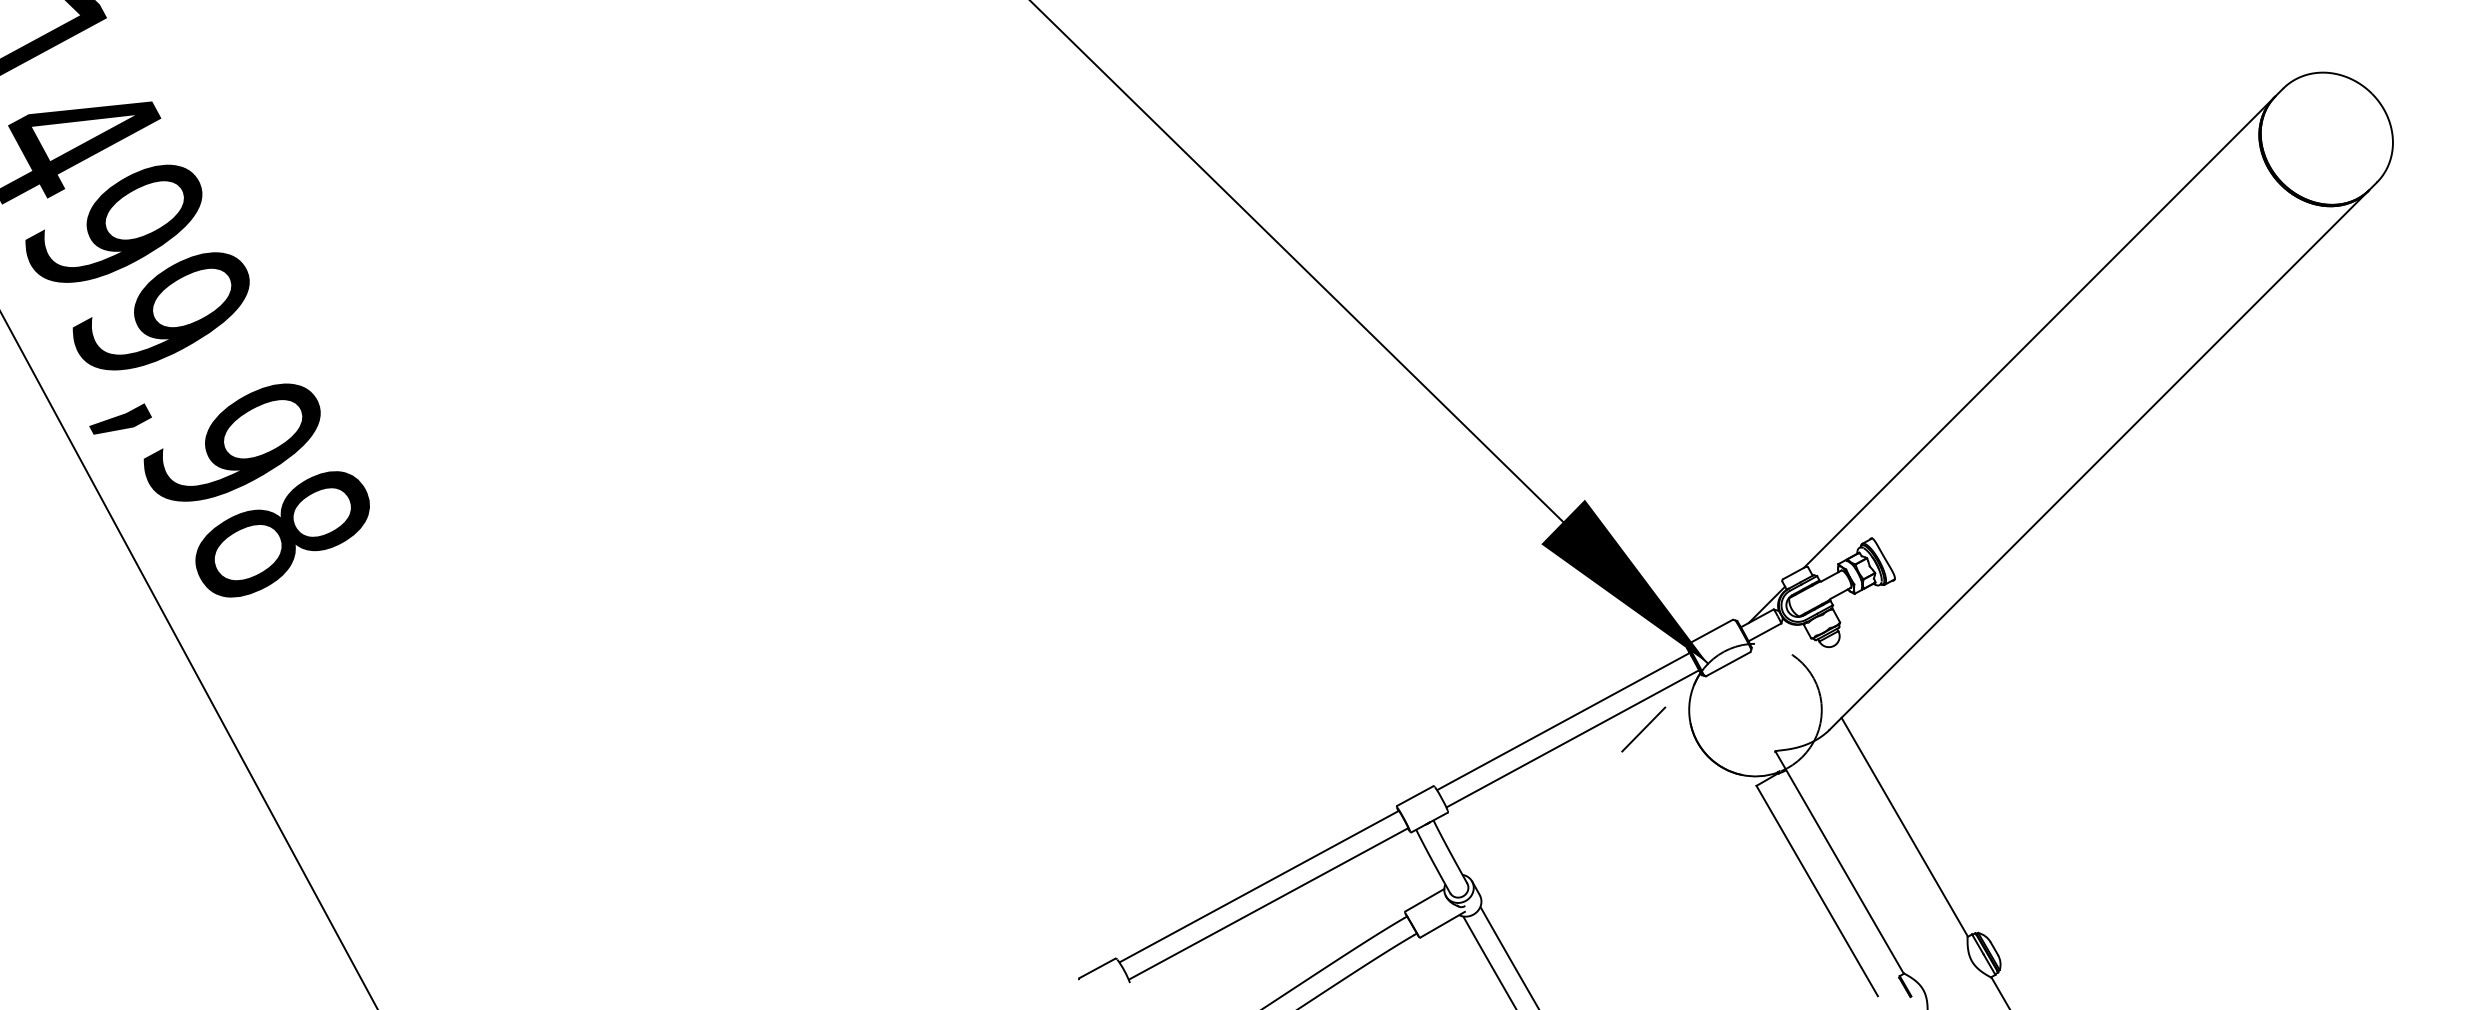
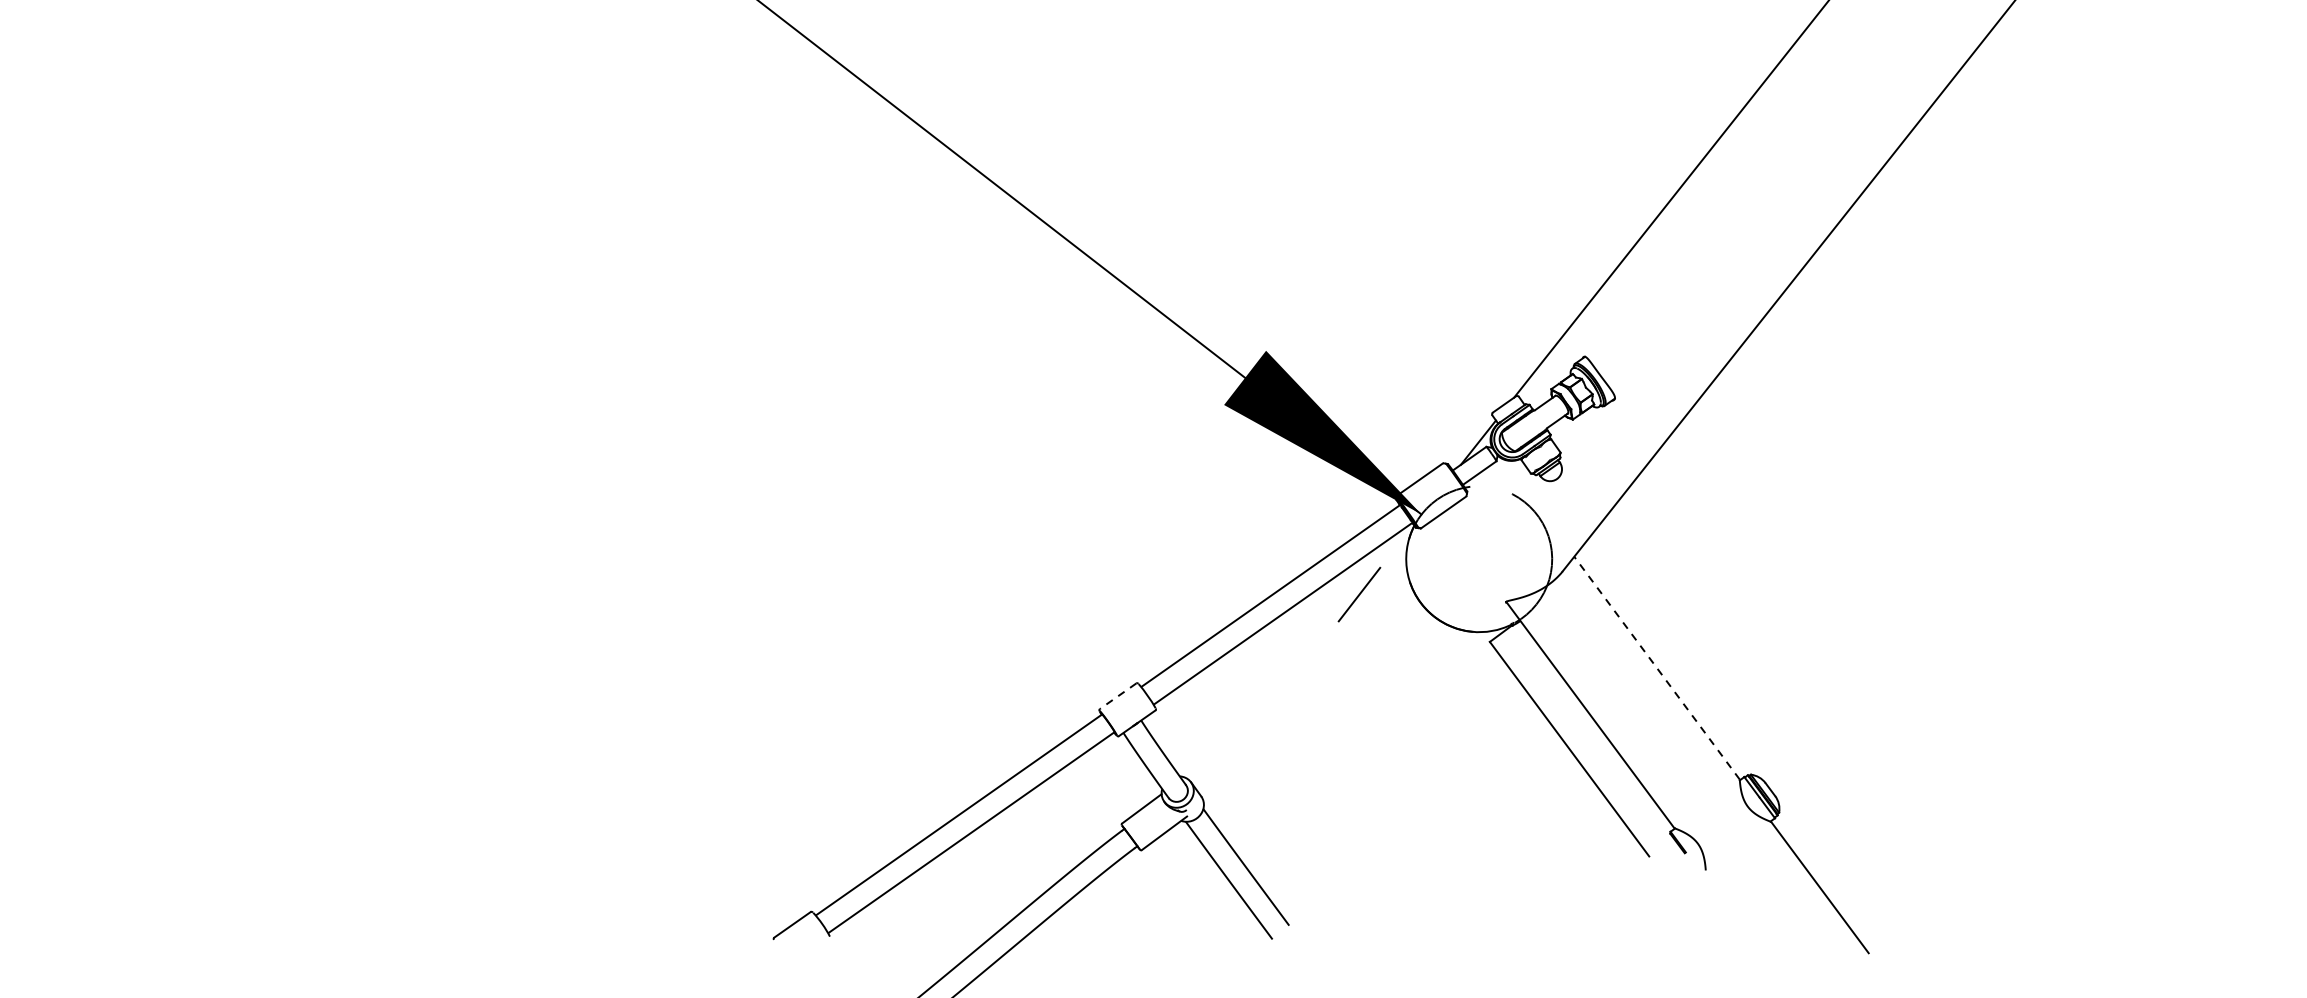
line: (1414, 796) -> (1117, 696), solid -> dashed
line: (1904, 826) -> (1656, 667), solid -> dashed

